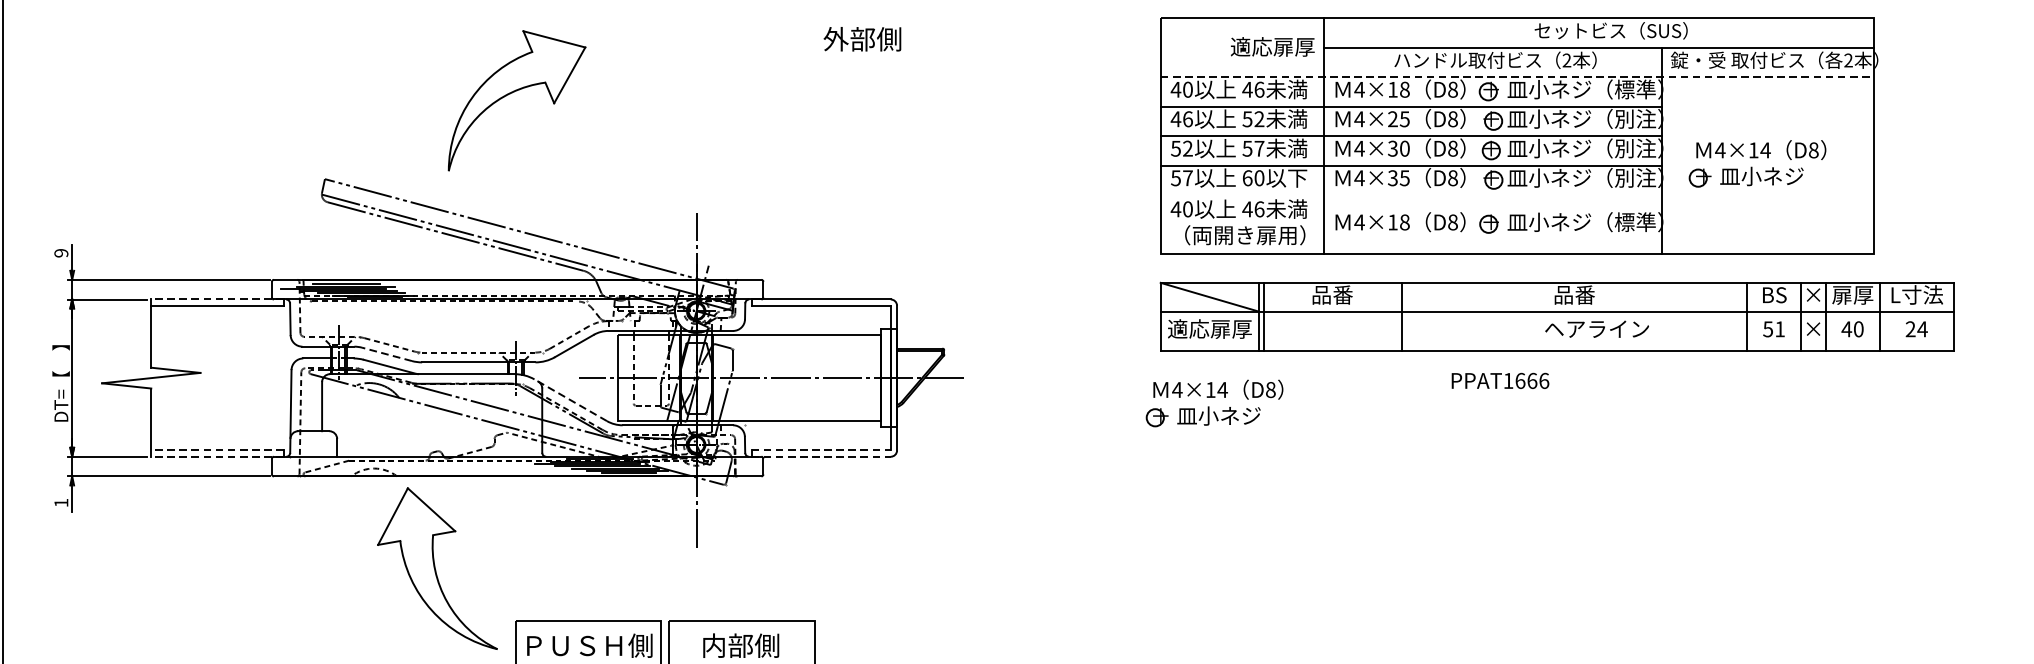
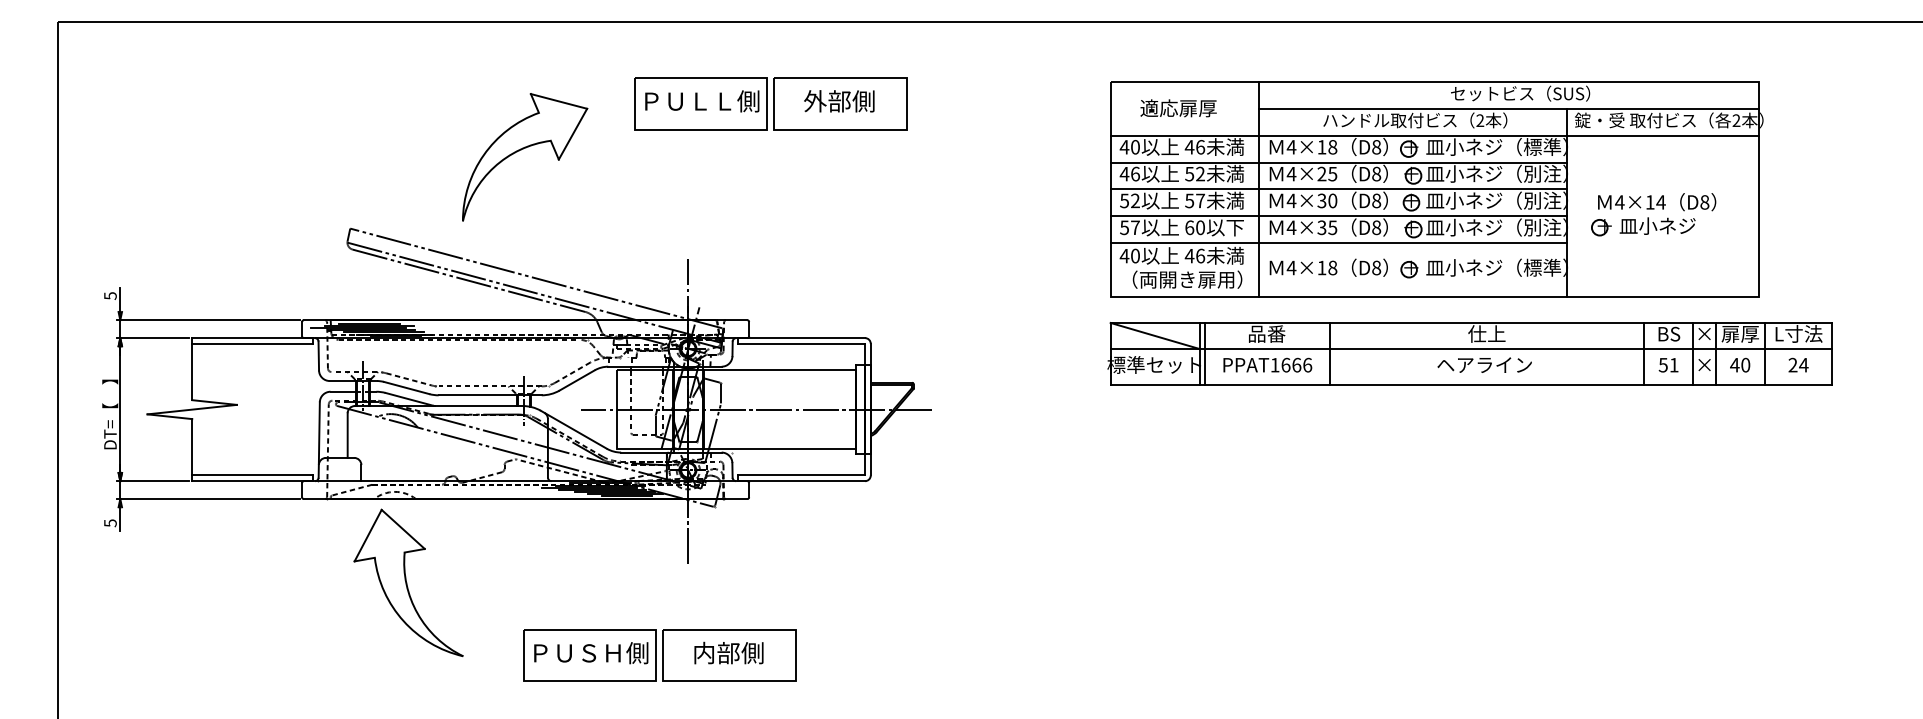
part: (786, 41) -> (770, 103), added
text: (1272, 47) -> (1178, 108), moved
line: (1517, 76) -> (1435, 135), dashed -> solid
line: (1411, 195) -> (1338, 243), added
text: (61, 252) -> (110, 295), 9 -> 5
text: (1573, 294) -> (1486, 333), 品番 -> 仕上
line: (217, 299) -> (252, 338), dashed -> solid
text: (1206, 328) -> (1152, 364), 適応扉厚 -> 標準セット
text: (1596, 328) -> (1484, 364), moved
line: (386, 354) -> (406, 388), dashed -> solid
text: (1500, 380) -> (1267, 364), moved
line: (570, 399) -> (573, 429), dashed -> solid
part: (1214, 403) -> (1159, 432), removed
line: (217, 450) -> (252, 475), dashed -> solid
line: (822, 450) -> (802, 475), dashed -> solid
line: (217, 457) -> (252, 481), dashed -> solid
line: (822, 457) -> (802, 481), dashed -> solid
text: (61, 503) -> (110, 523), 1 -> 5
part: (437, 568) -> (408, 582), moved

